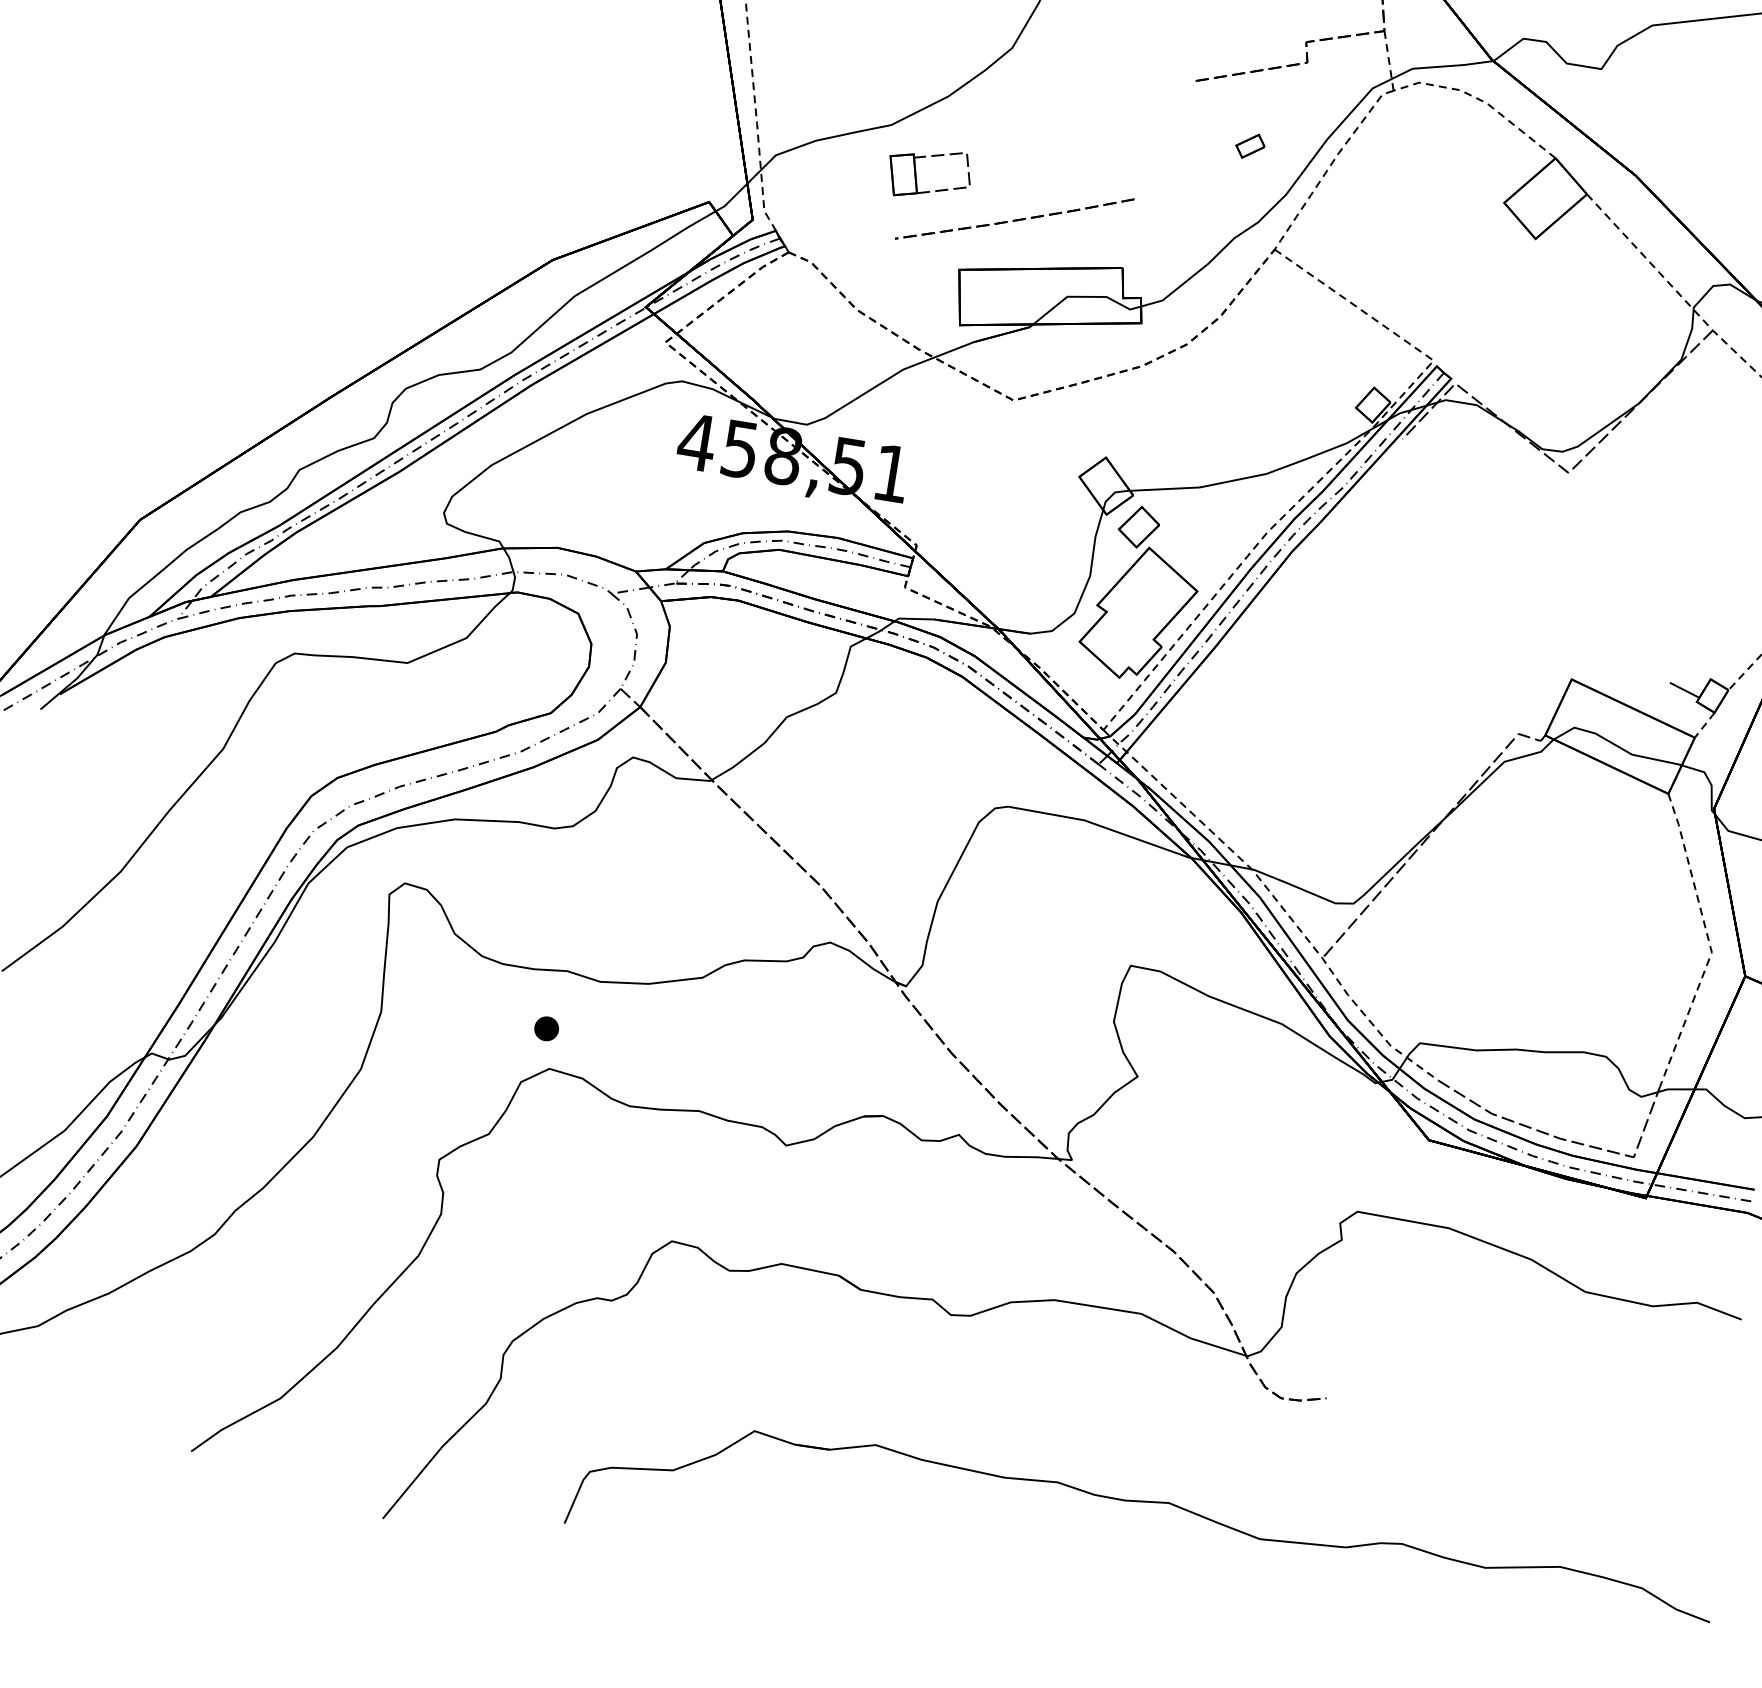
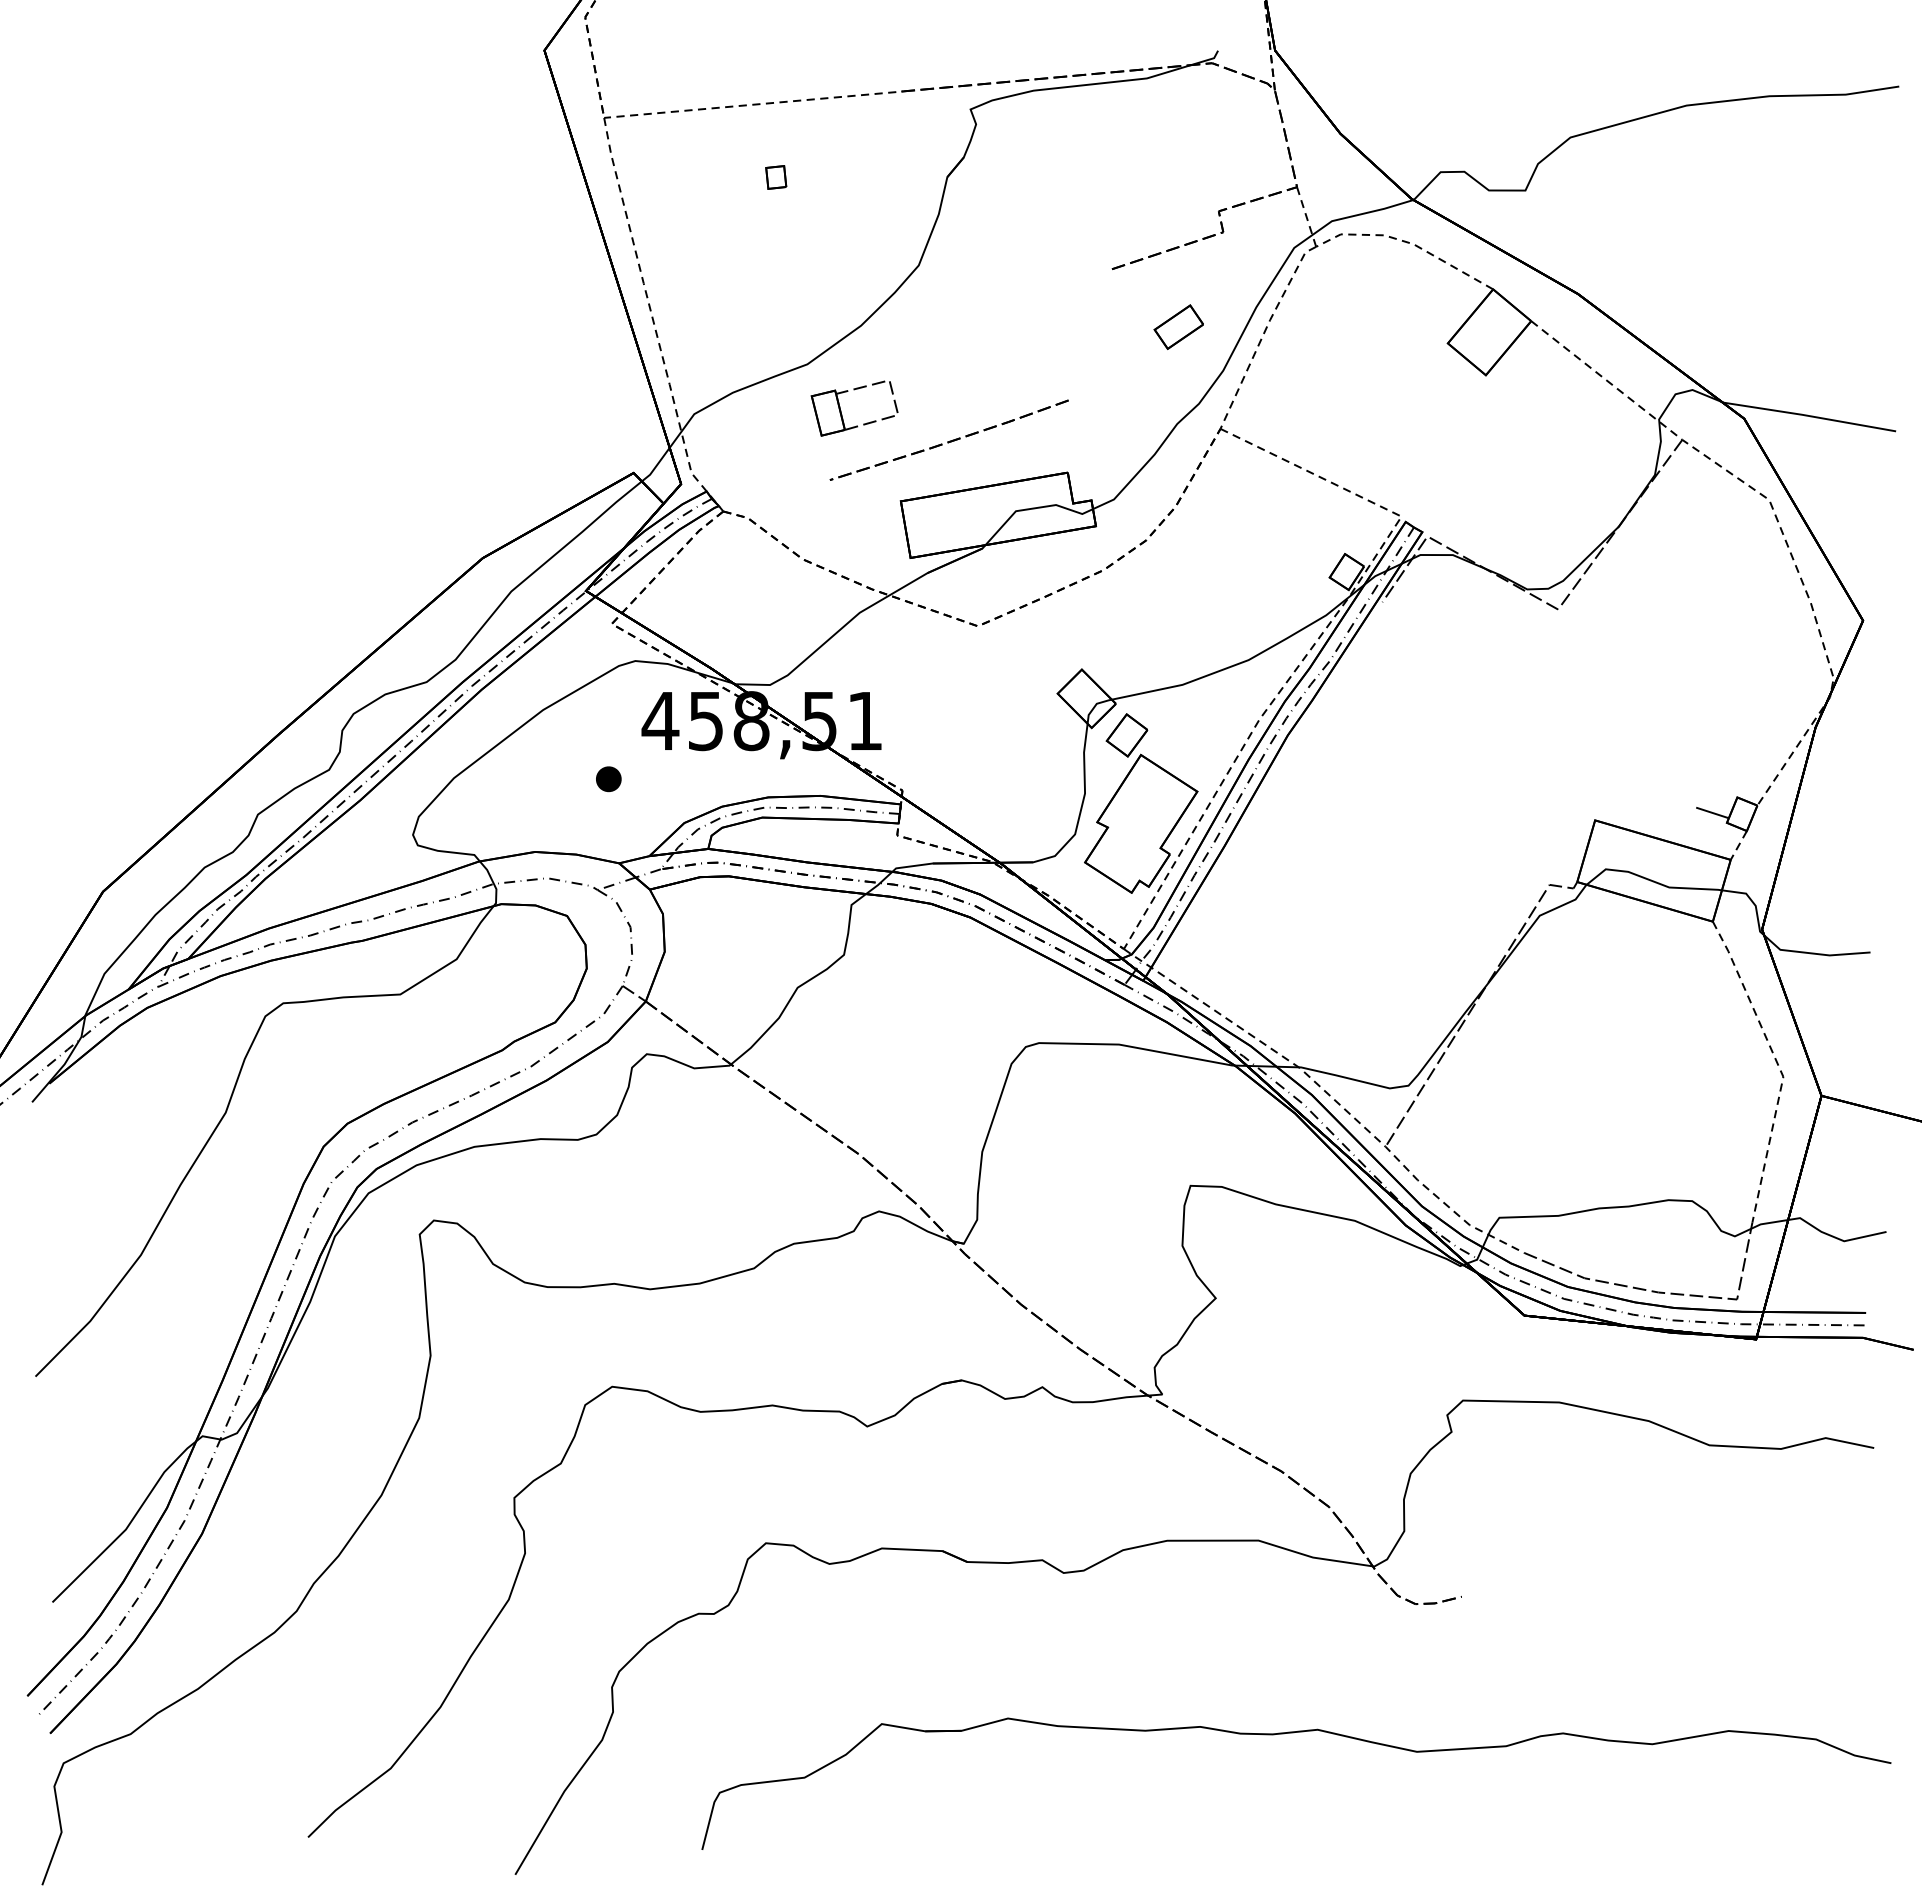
part: (1250, 145) -> (1178, 326), size x1.67
part: (546, 1029) -> (608, 779), moved

